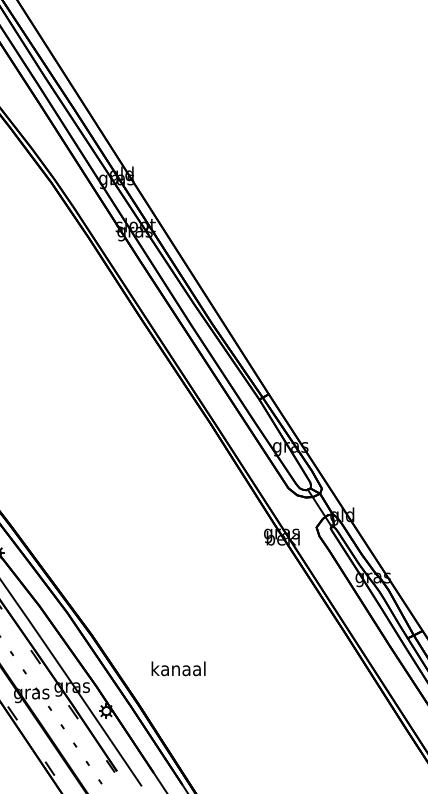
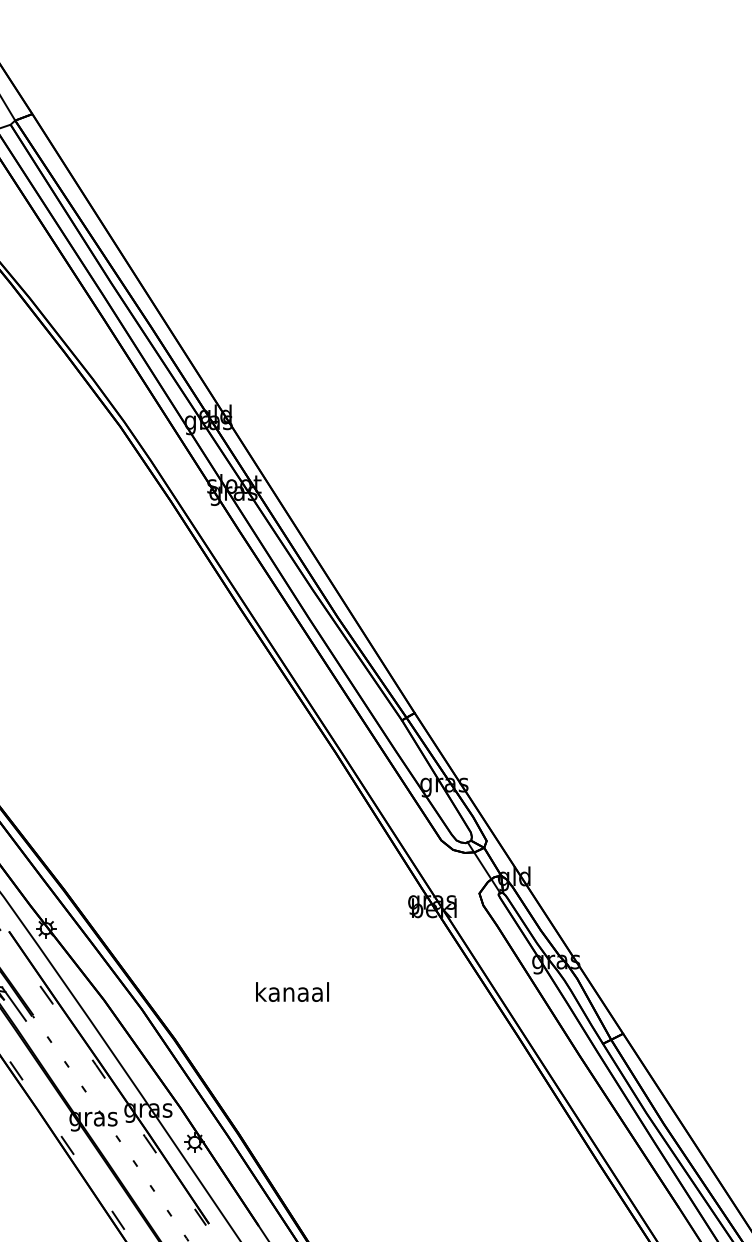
text: (178, 668) -> (292, 991), moved

